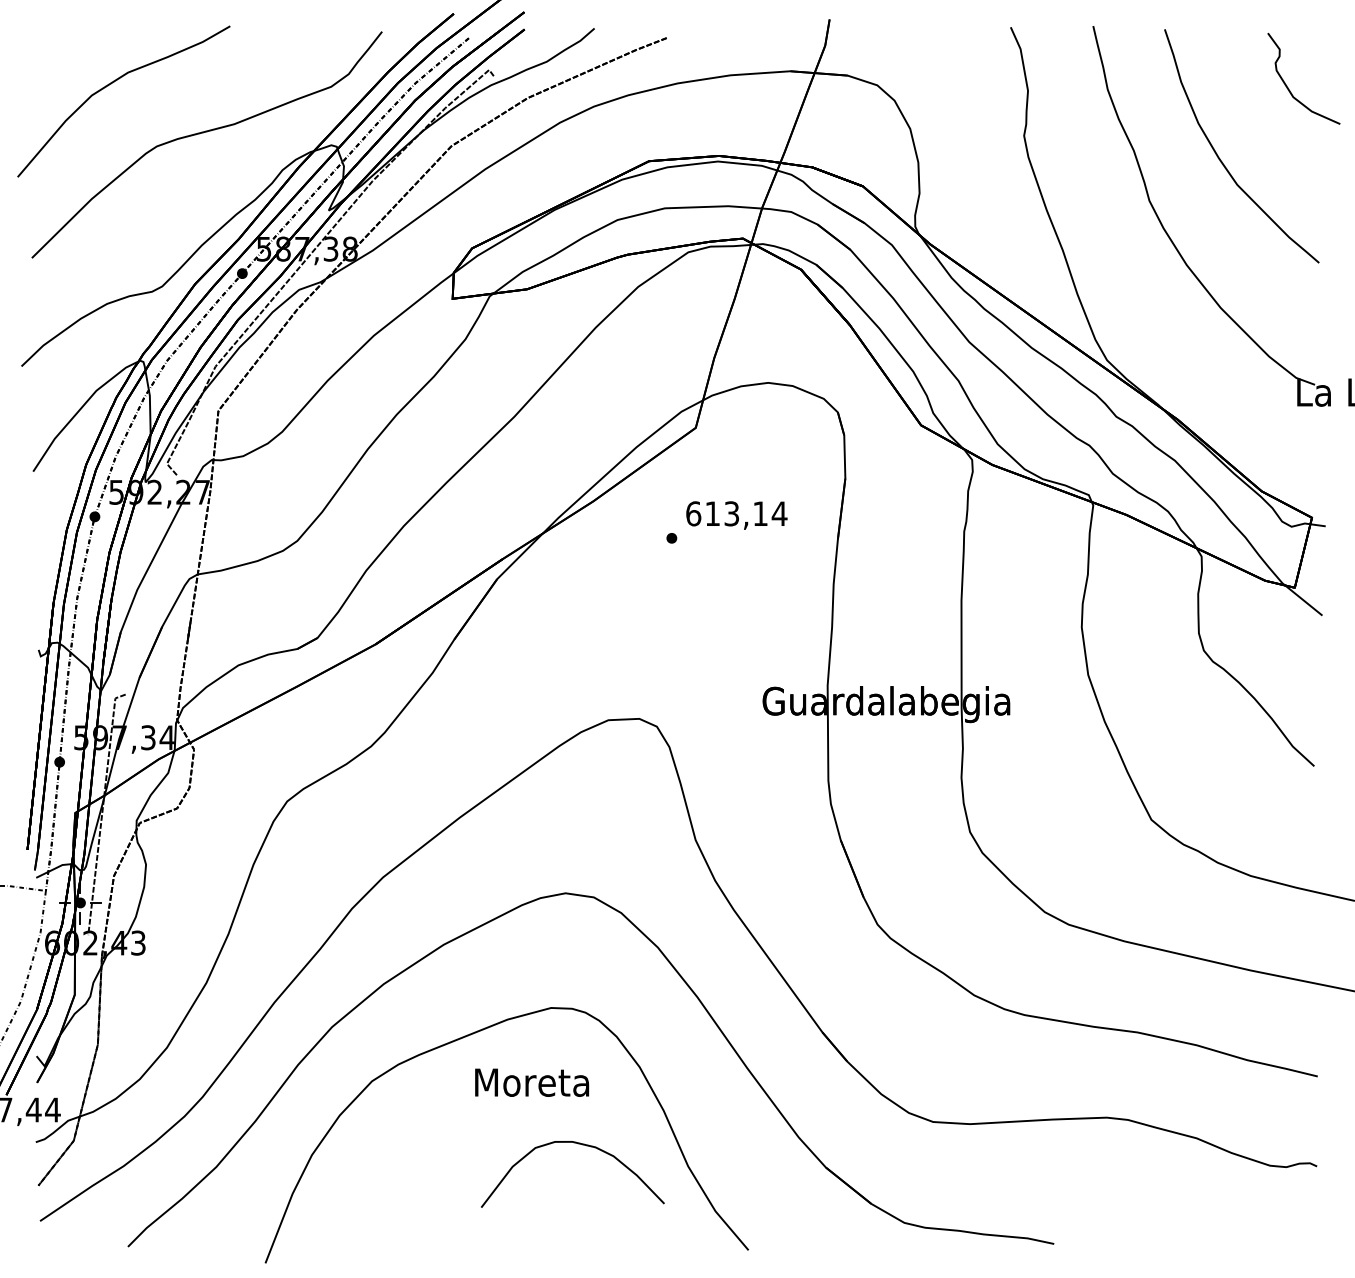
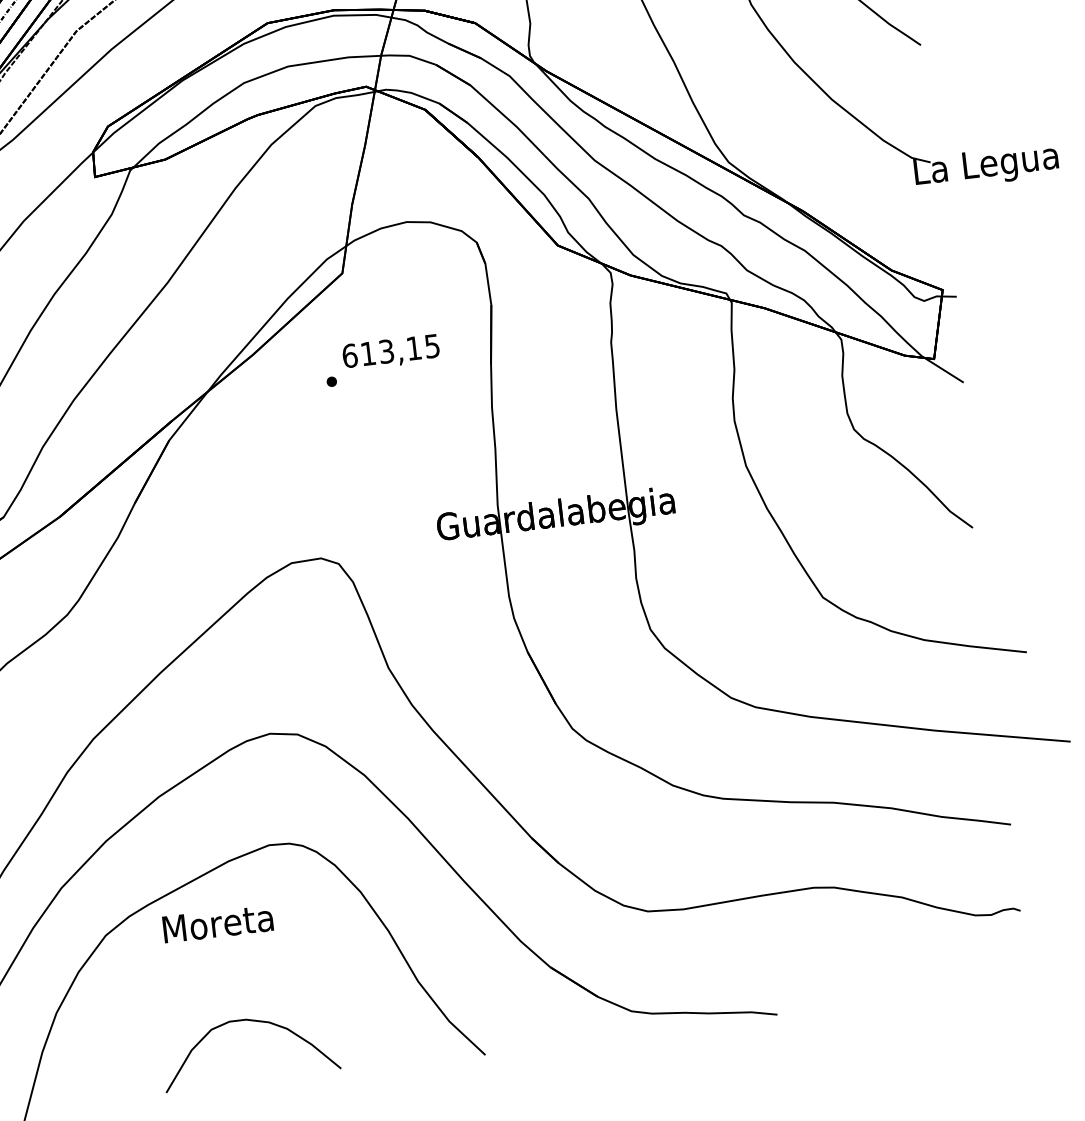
text: (779, 513) -> (432, 345), 613,14 -> 613,15
text: (532, 1082) -> (218, 923), moved
curve: (578, 1144) -> (252, 1021), moved

